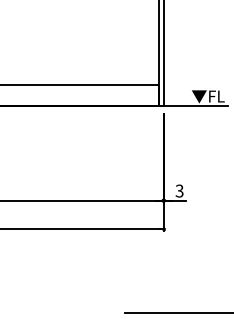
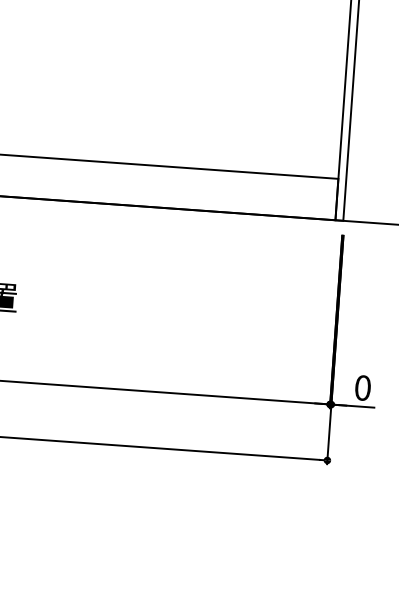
text: (179, 190) -> (362, 386), 3 -> 0

